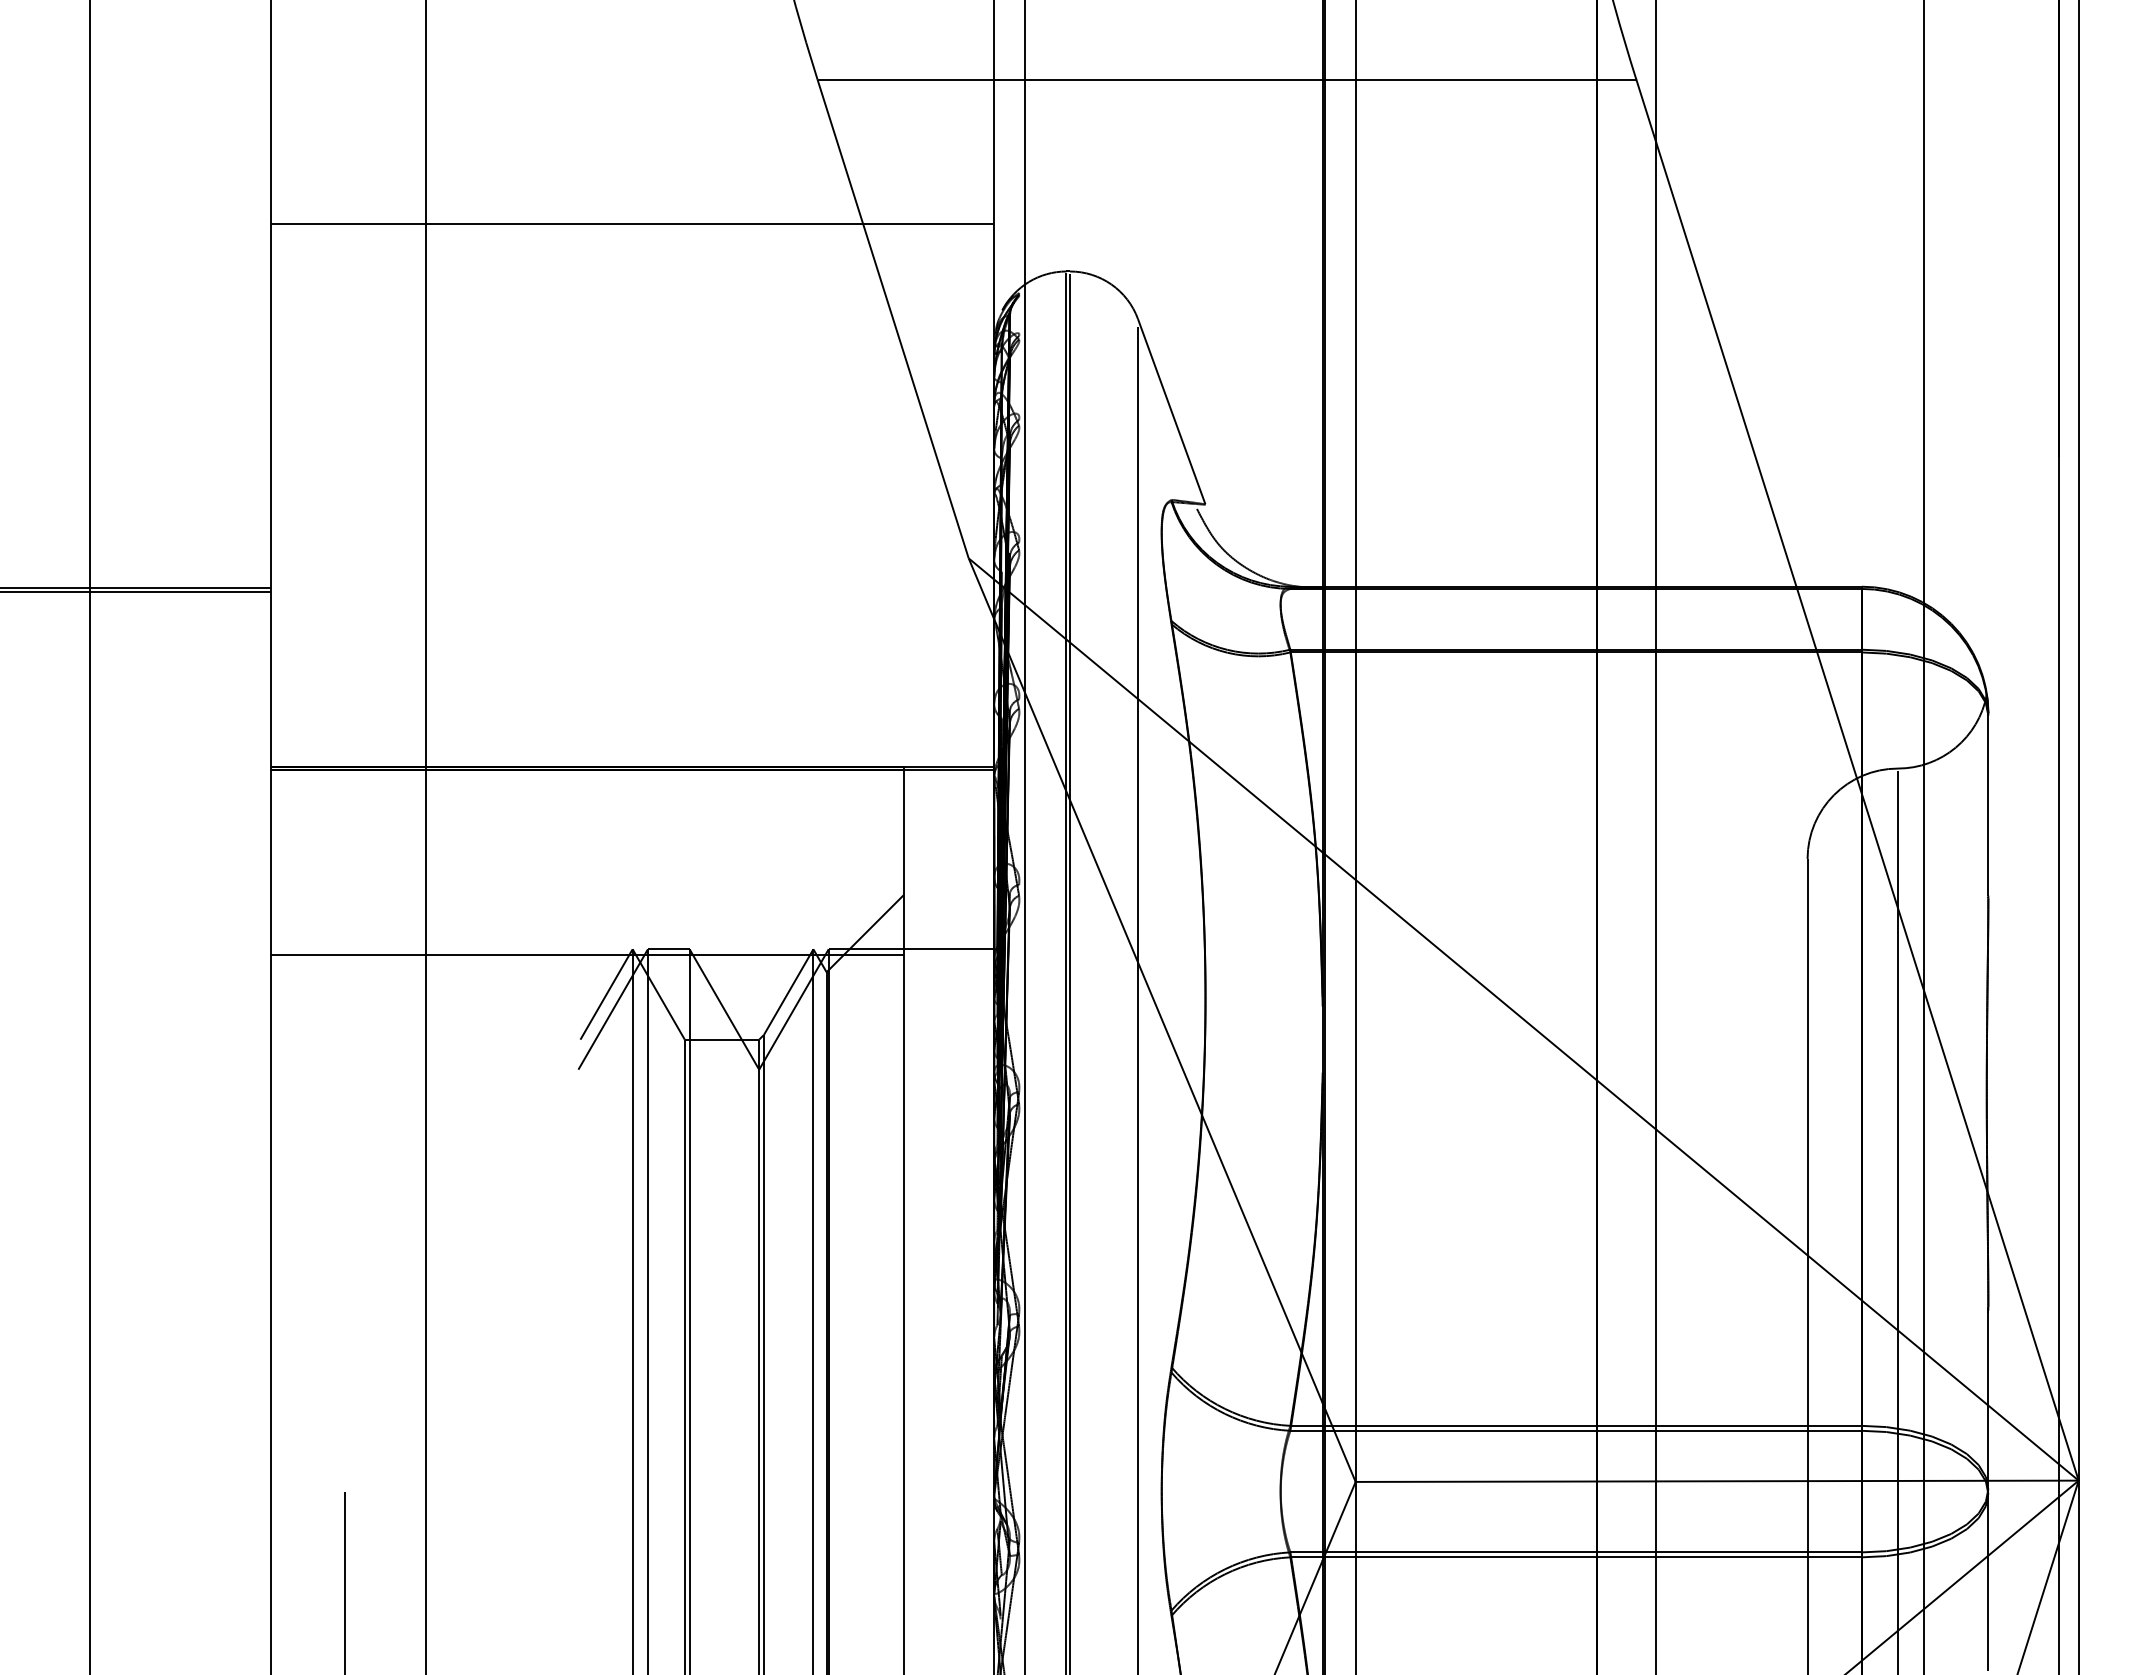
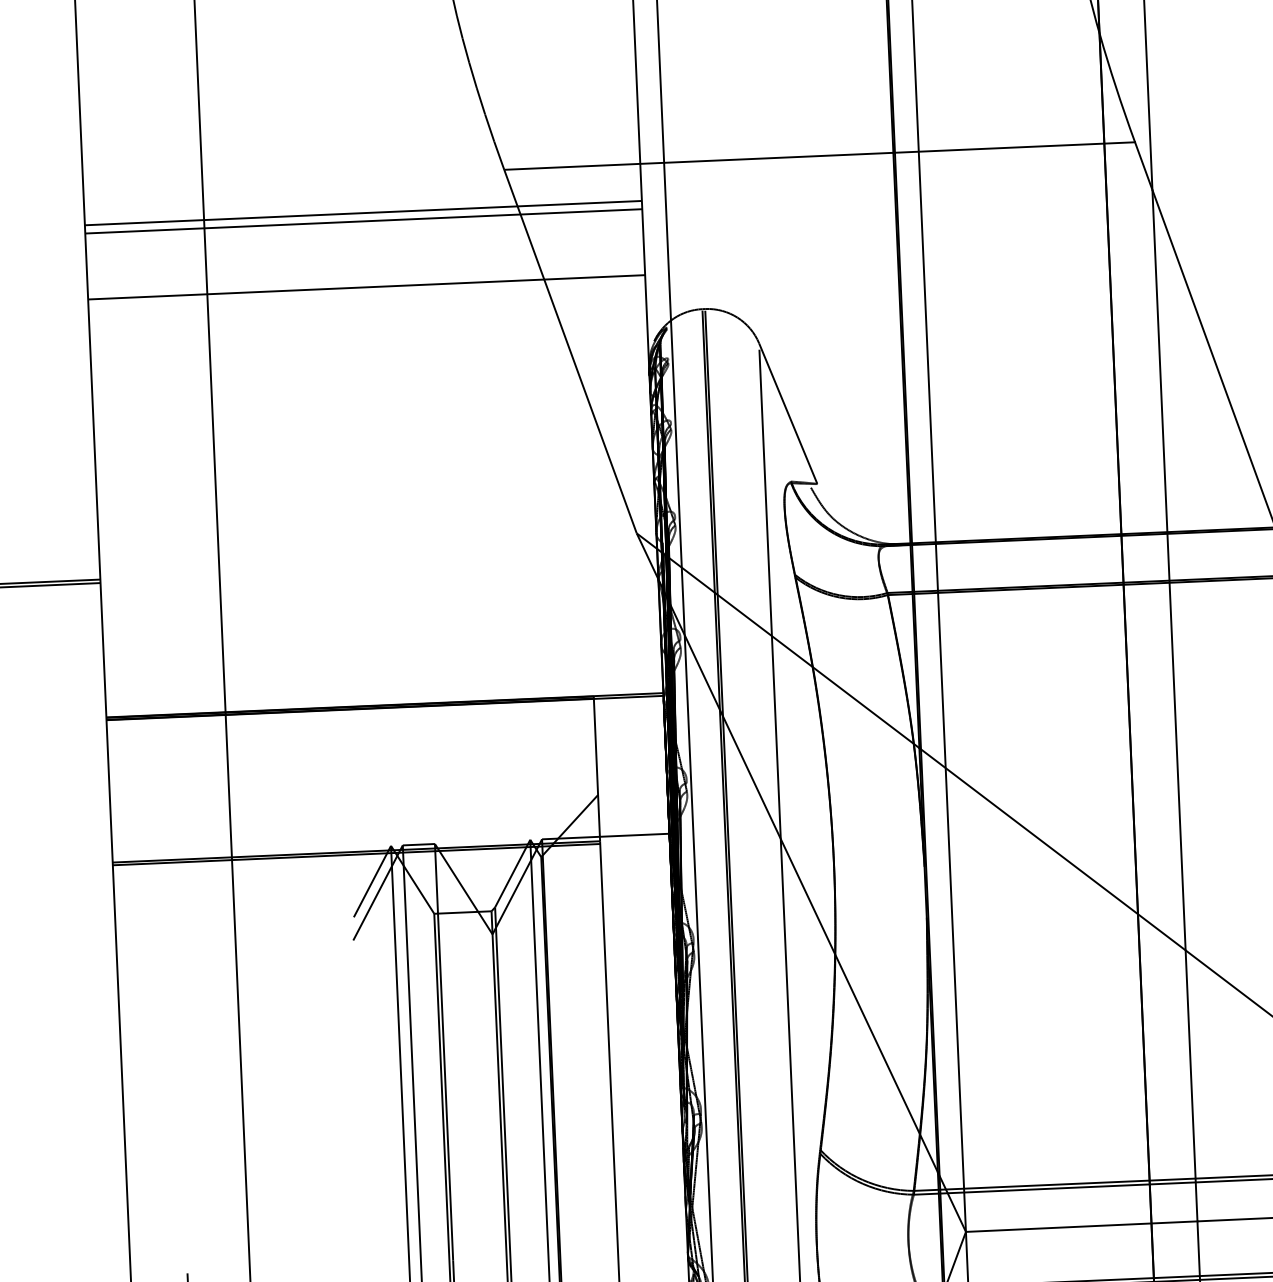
line: (632, 127) -> (363, 212), added
line: (632, 138) -> (363, 221), added
line: (587, 958) -> (356, 854), added

